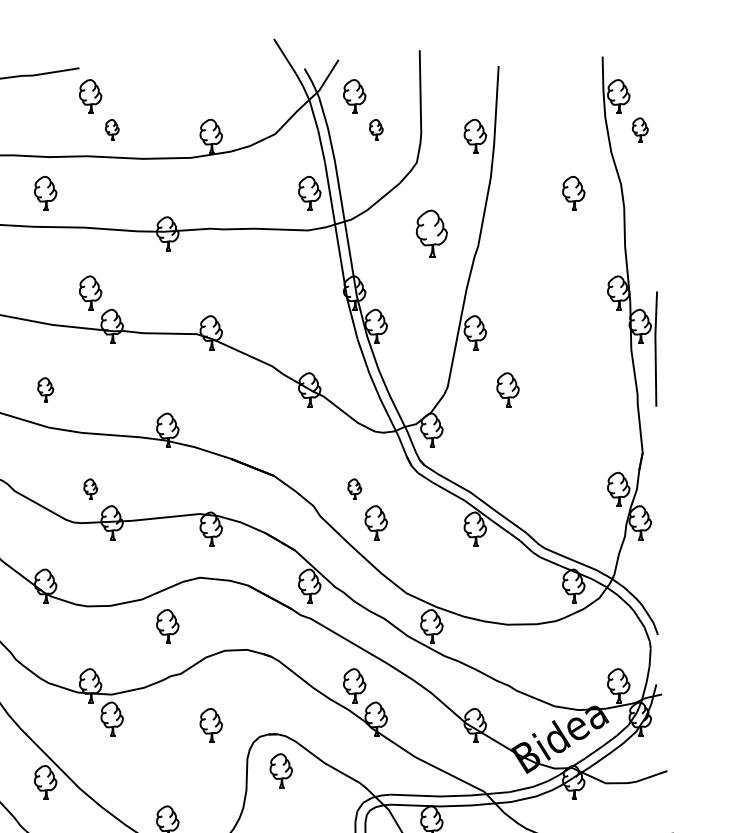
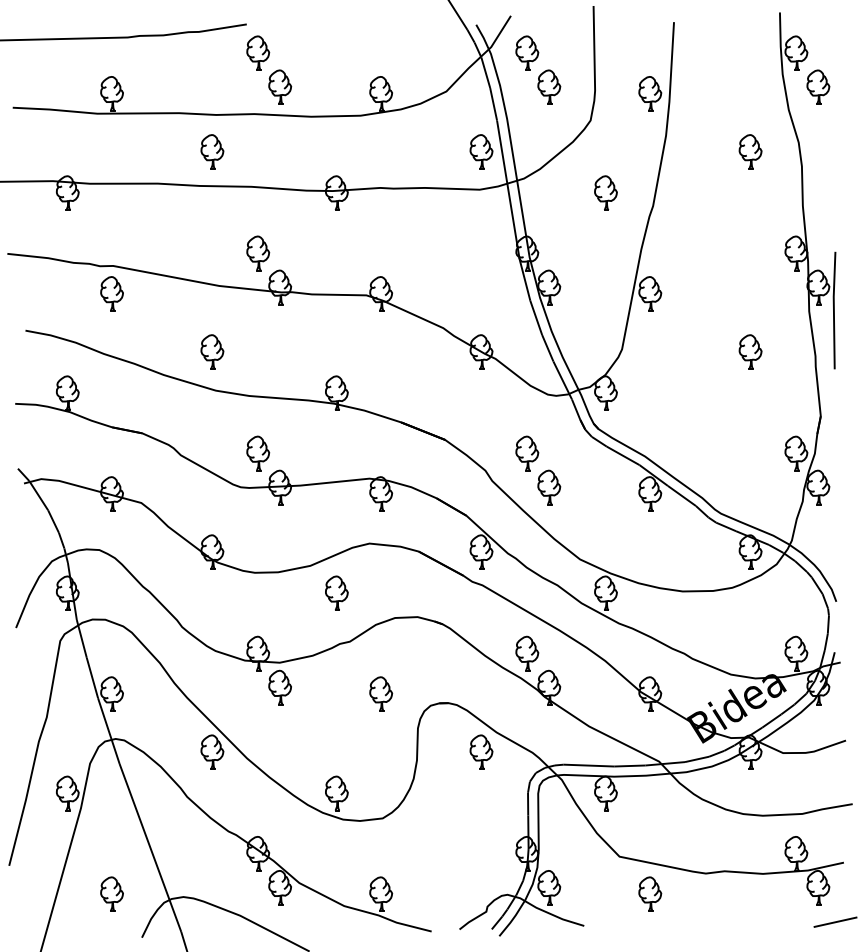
part: (112, 129) -> (280, 86), size x1.67
part: (376, 129) -> (549, 86), size x1.67
part: (640, 129) -> (818, 86), size x1.43
part: (431, 233) -> (605, 192), size x0.71
part: (45, 389) -> (212, 351), size x1.43
part: (507, 389) -> (750, 351), moved
part: (90, 489) -> (258, 453), size x1.67
part: (354, 489) -> (527, 453), size x1.67
part: (281, 769) -> (481, 751), moved

